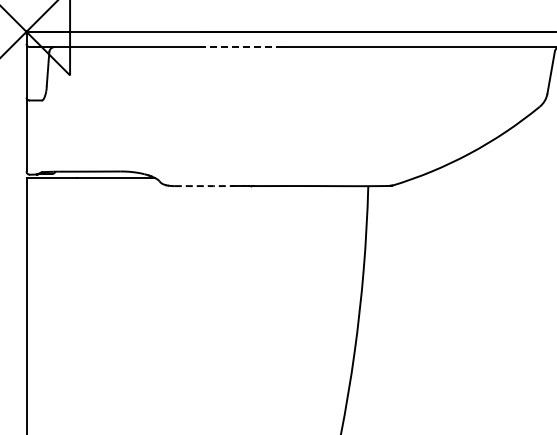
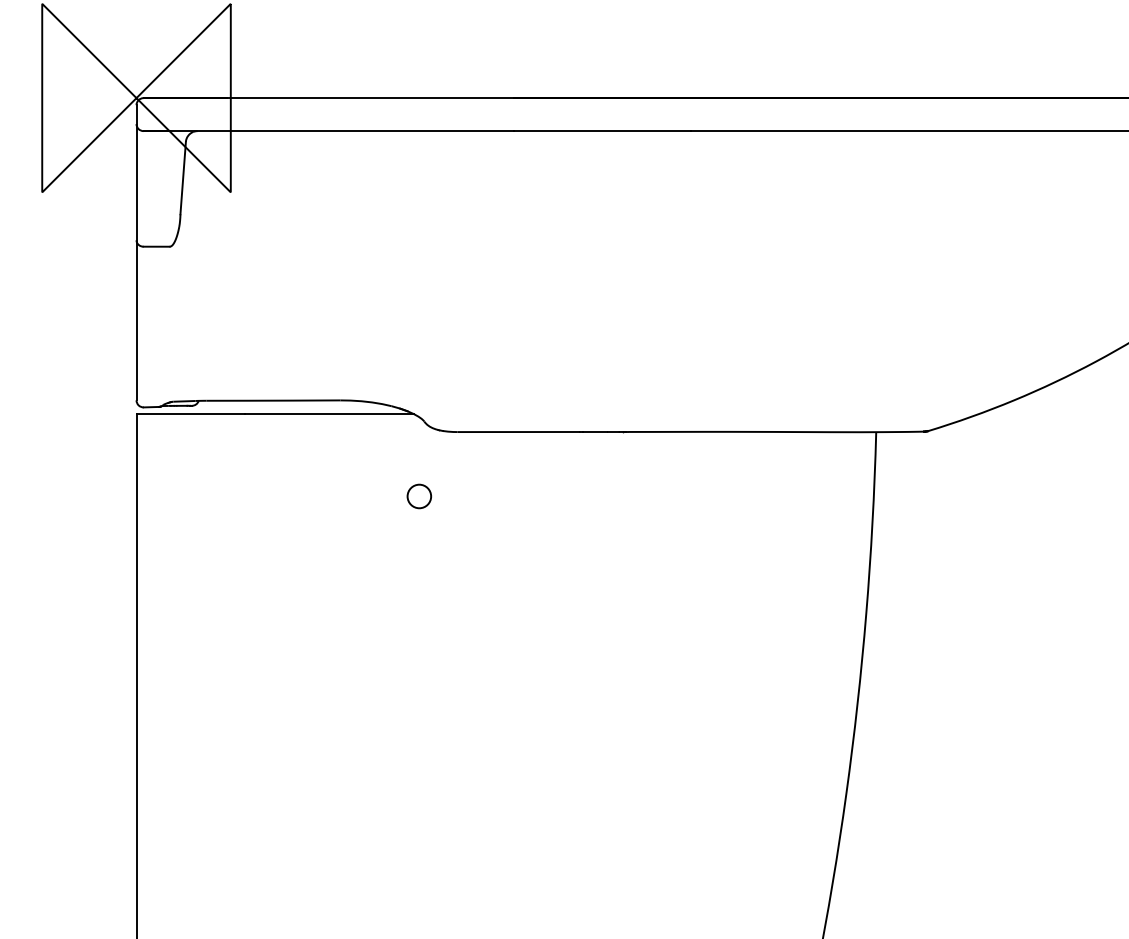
line: (241, 47) -> (601, 132), dashed -> solid
line: (203, 186) -> (519, 432), dashed -> solid
circle: (156, 215) -> (417, 495), added

